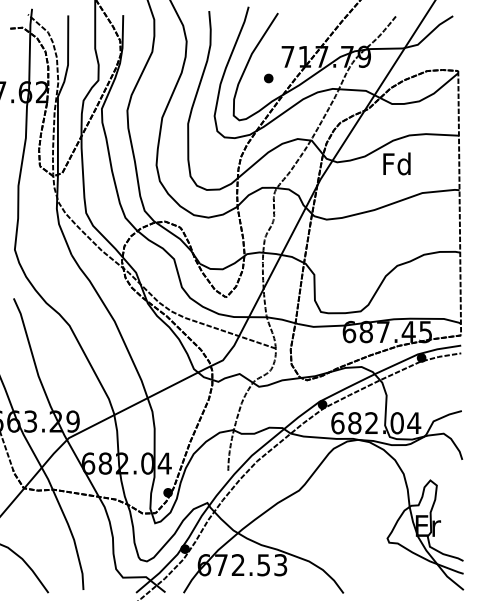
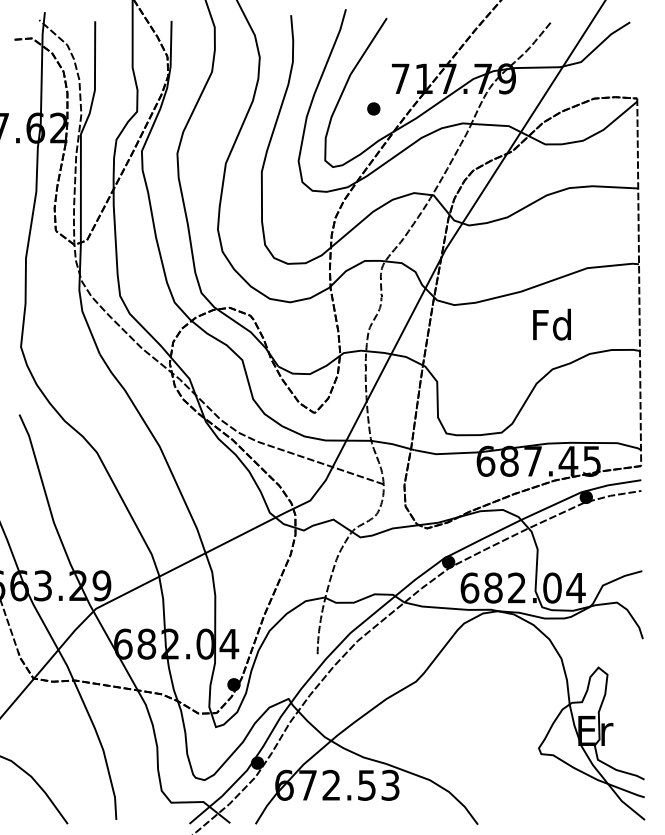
text: (396, 163) -> (551, 324), moved

